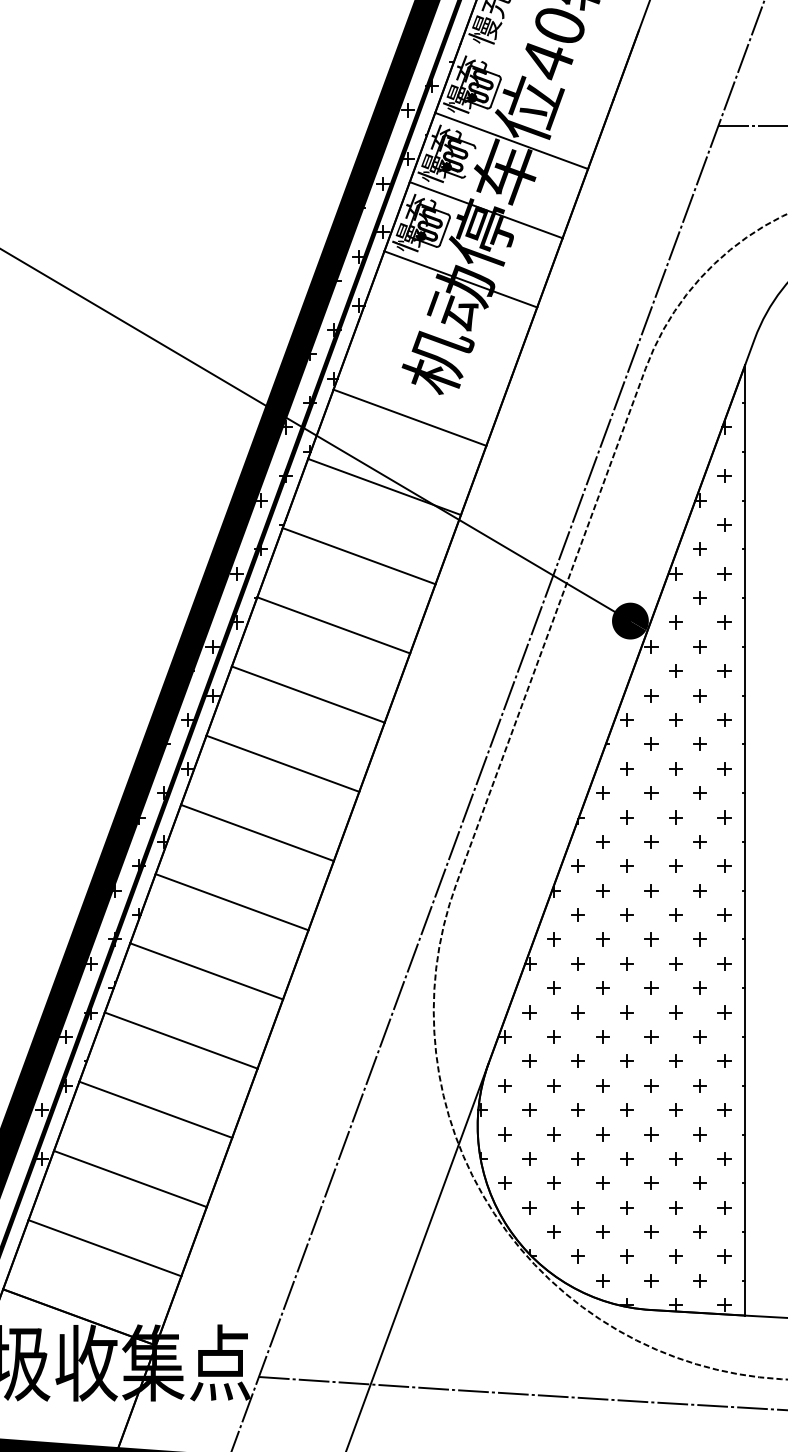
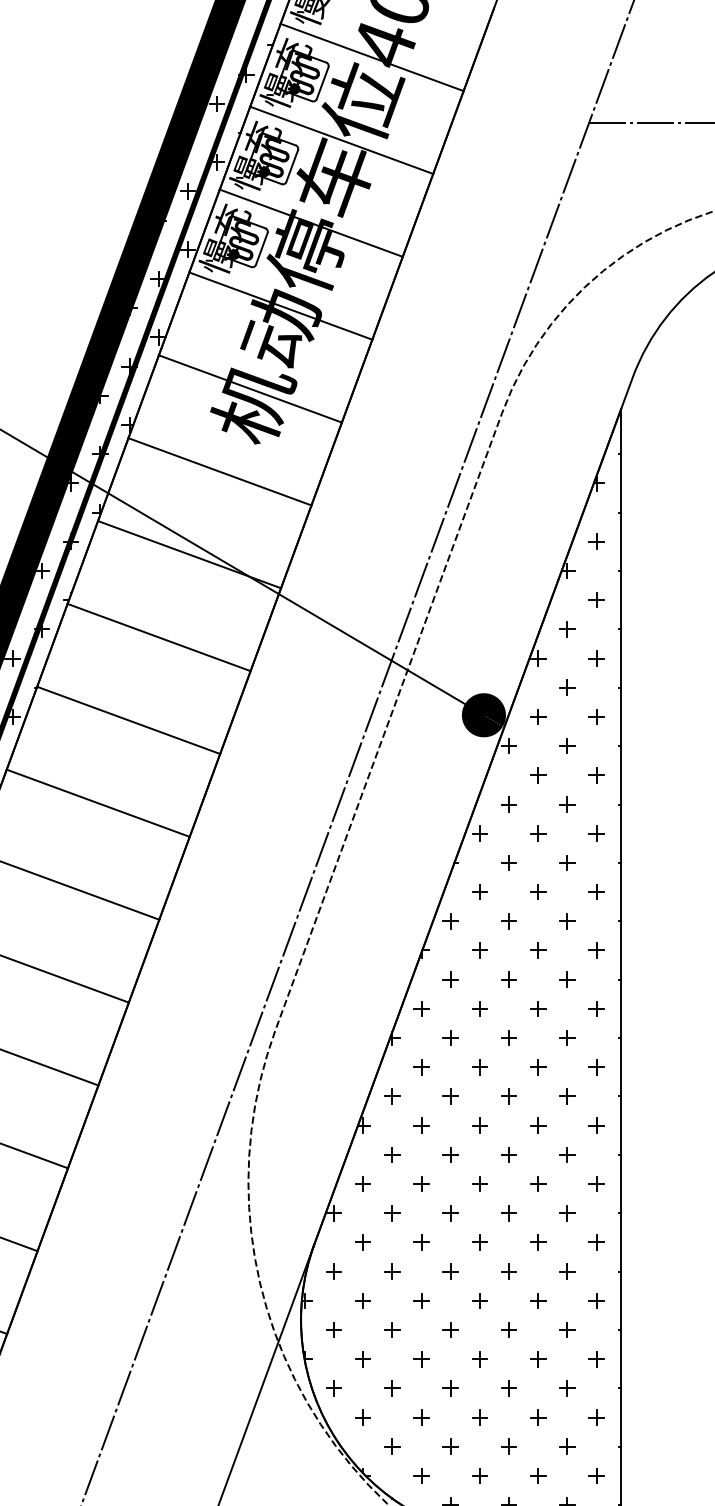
line: (536, 71) -> (371, 57), added
line: (470, 162) -> (292, 166), added
line: (434, 348) -> (249, 388), added

